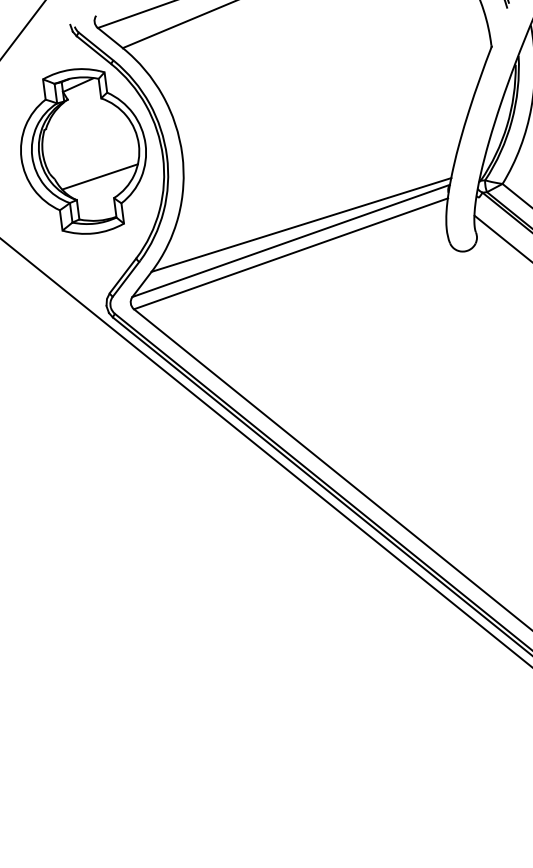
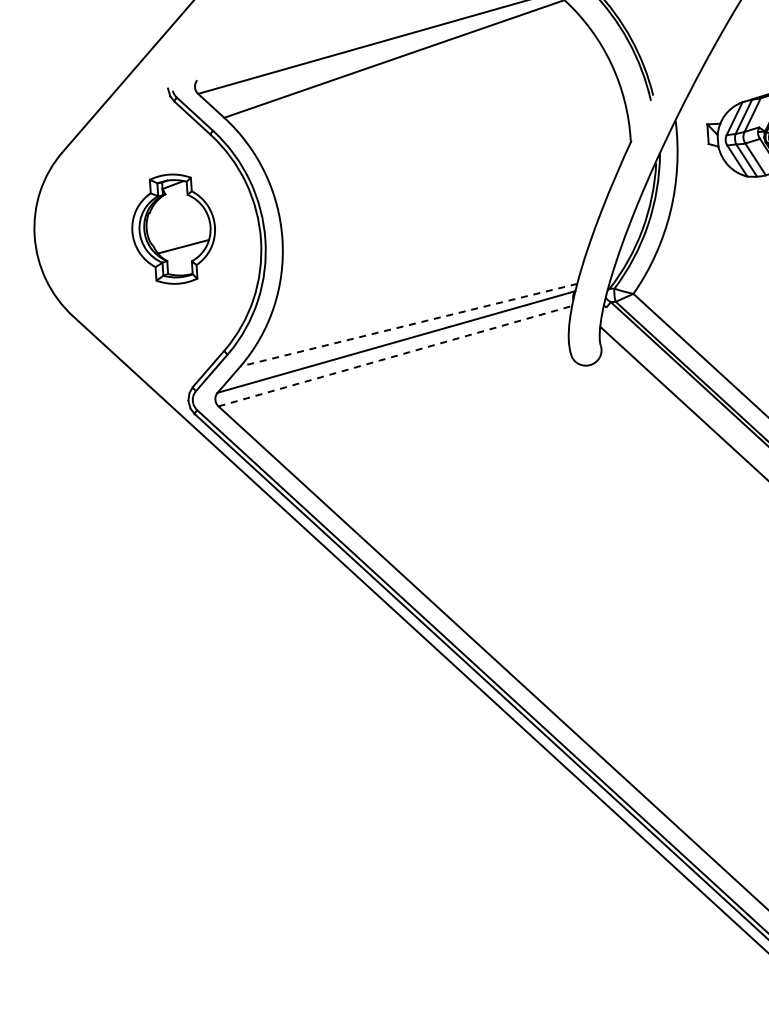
part: (83, 151) -> (173, 229), size x0.6
line: (301, 225) -> (408, 325), solid -> dashed
line: (291, 254) -> (395, 356), solid -> dashed

